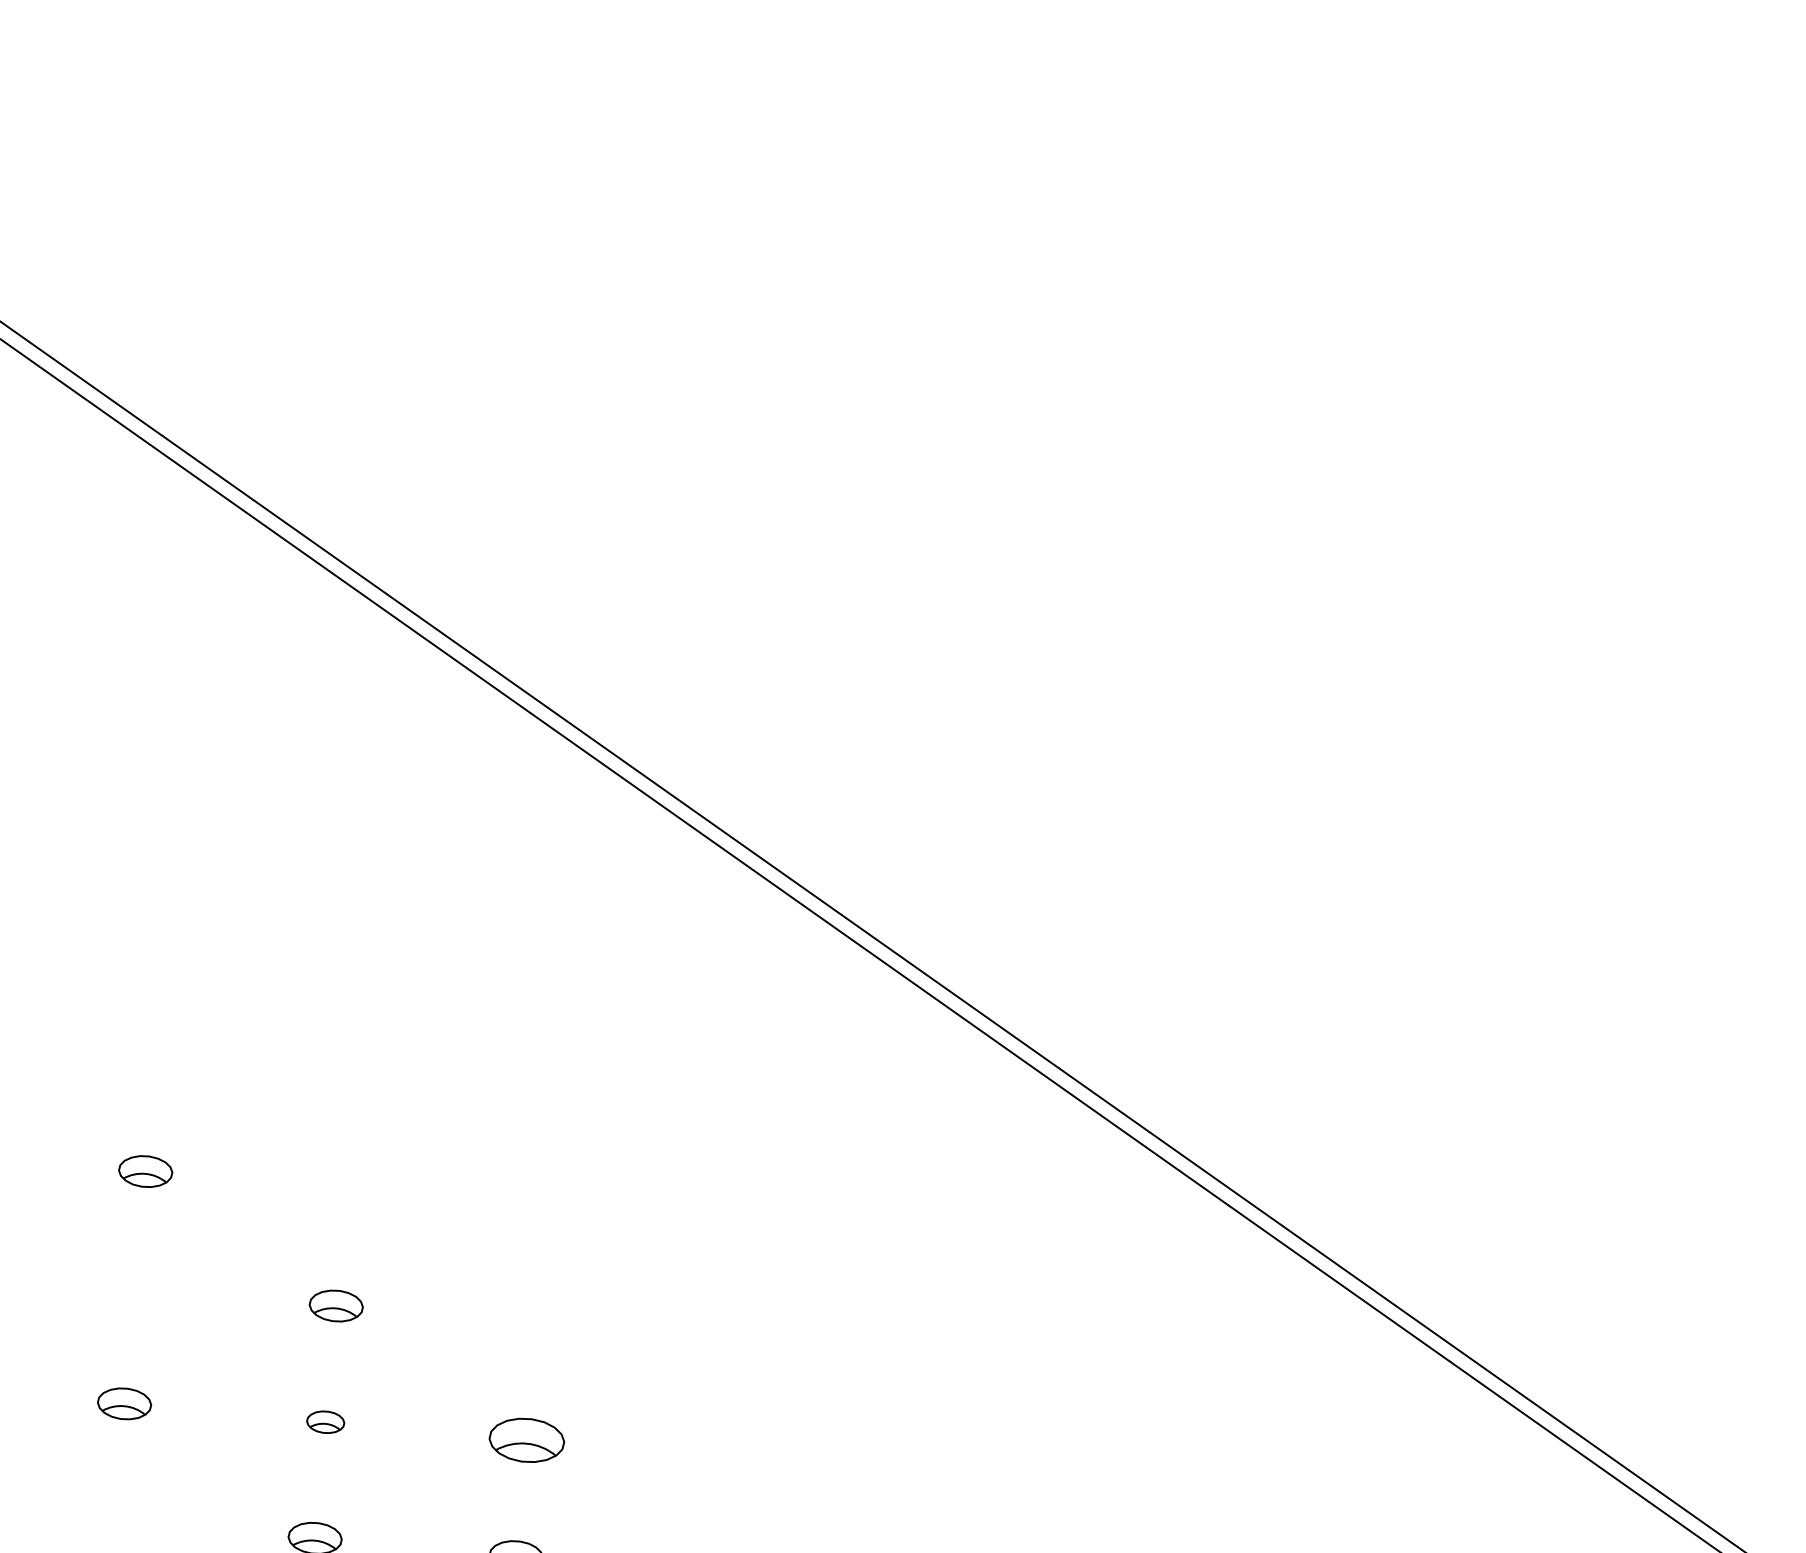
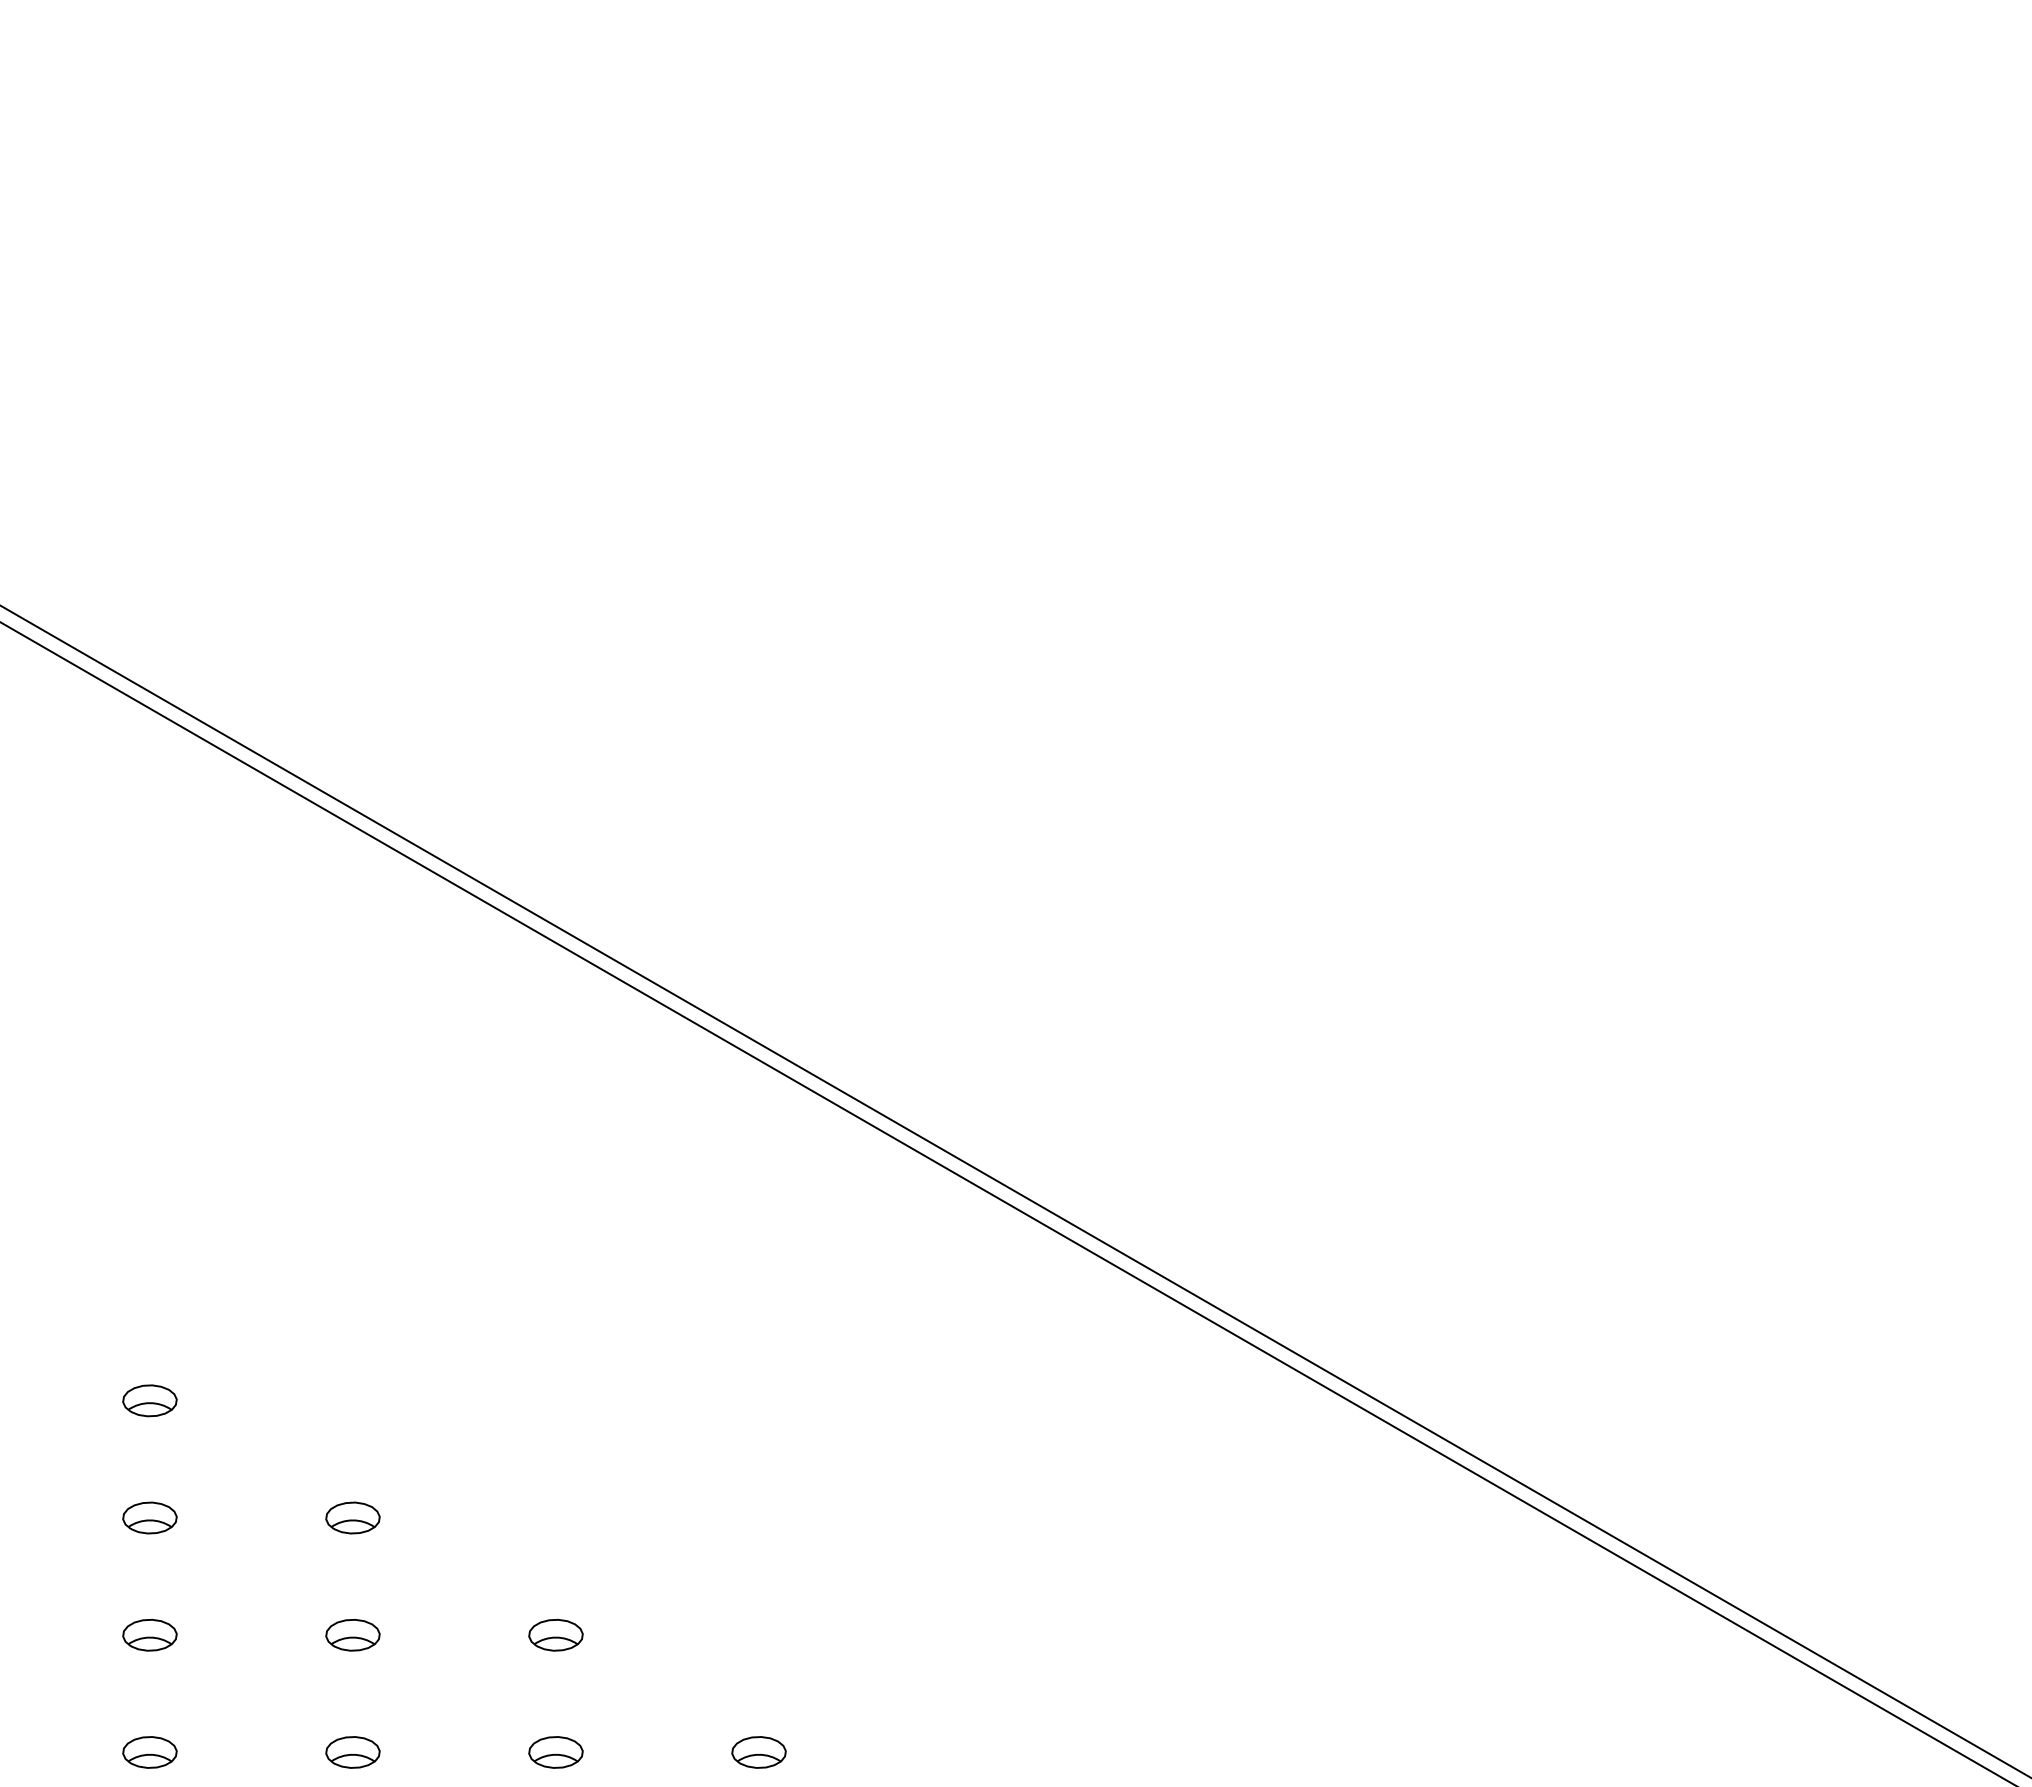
part: (134, 1287) -> (149, 1517), added
part: (325, 1422) -> (352, 1635), size x1.43
part: (526, 1440) -> (555, 1635), size x0.71
part: (113, 1520) -> (149, 1752), added

